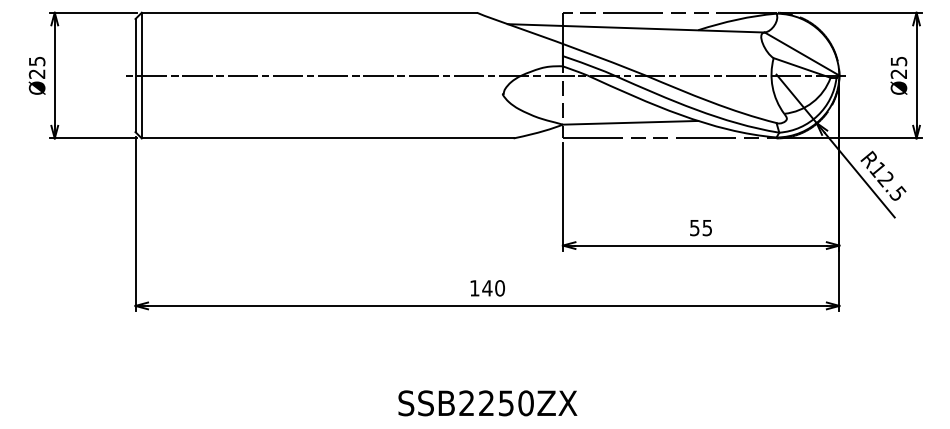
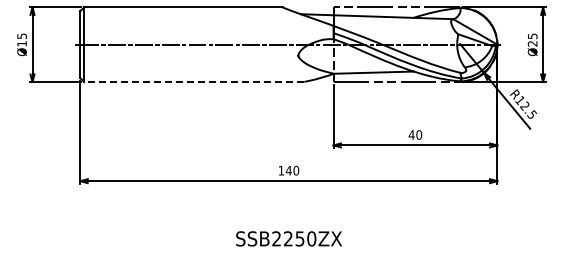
text: (36, 73) -> (21, 43), Ø25 -> Ø15
line: (326, 137) -> (193, 81), solid -> dashed
text: (701, 227) -> (415, 134), 55 -> 40

